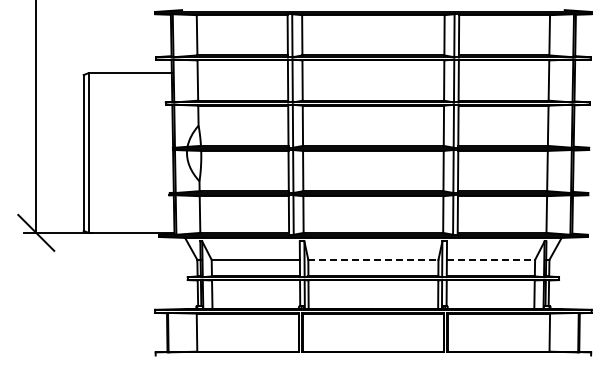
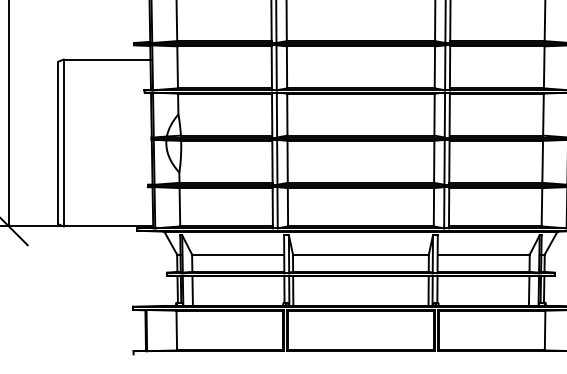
line: (373, 259) -> (361, 254), dashed -> solid
line: (491, 259) -> (484, 254), dashed -> solid

